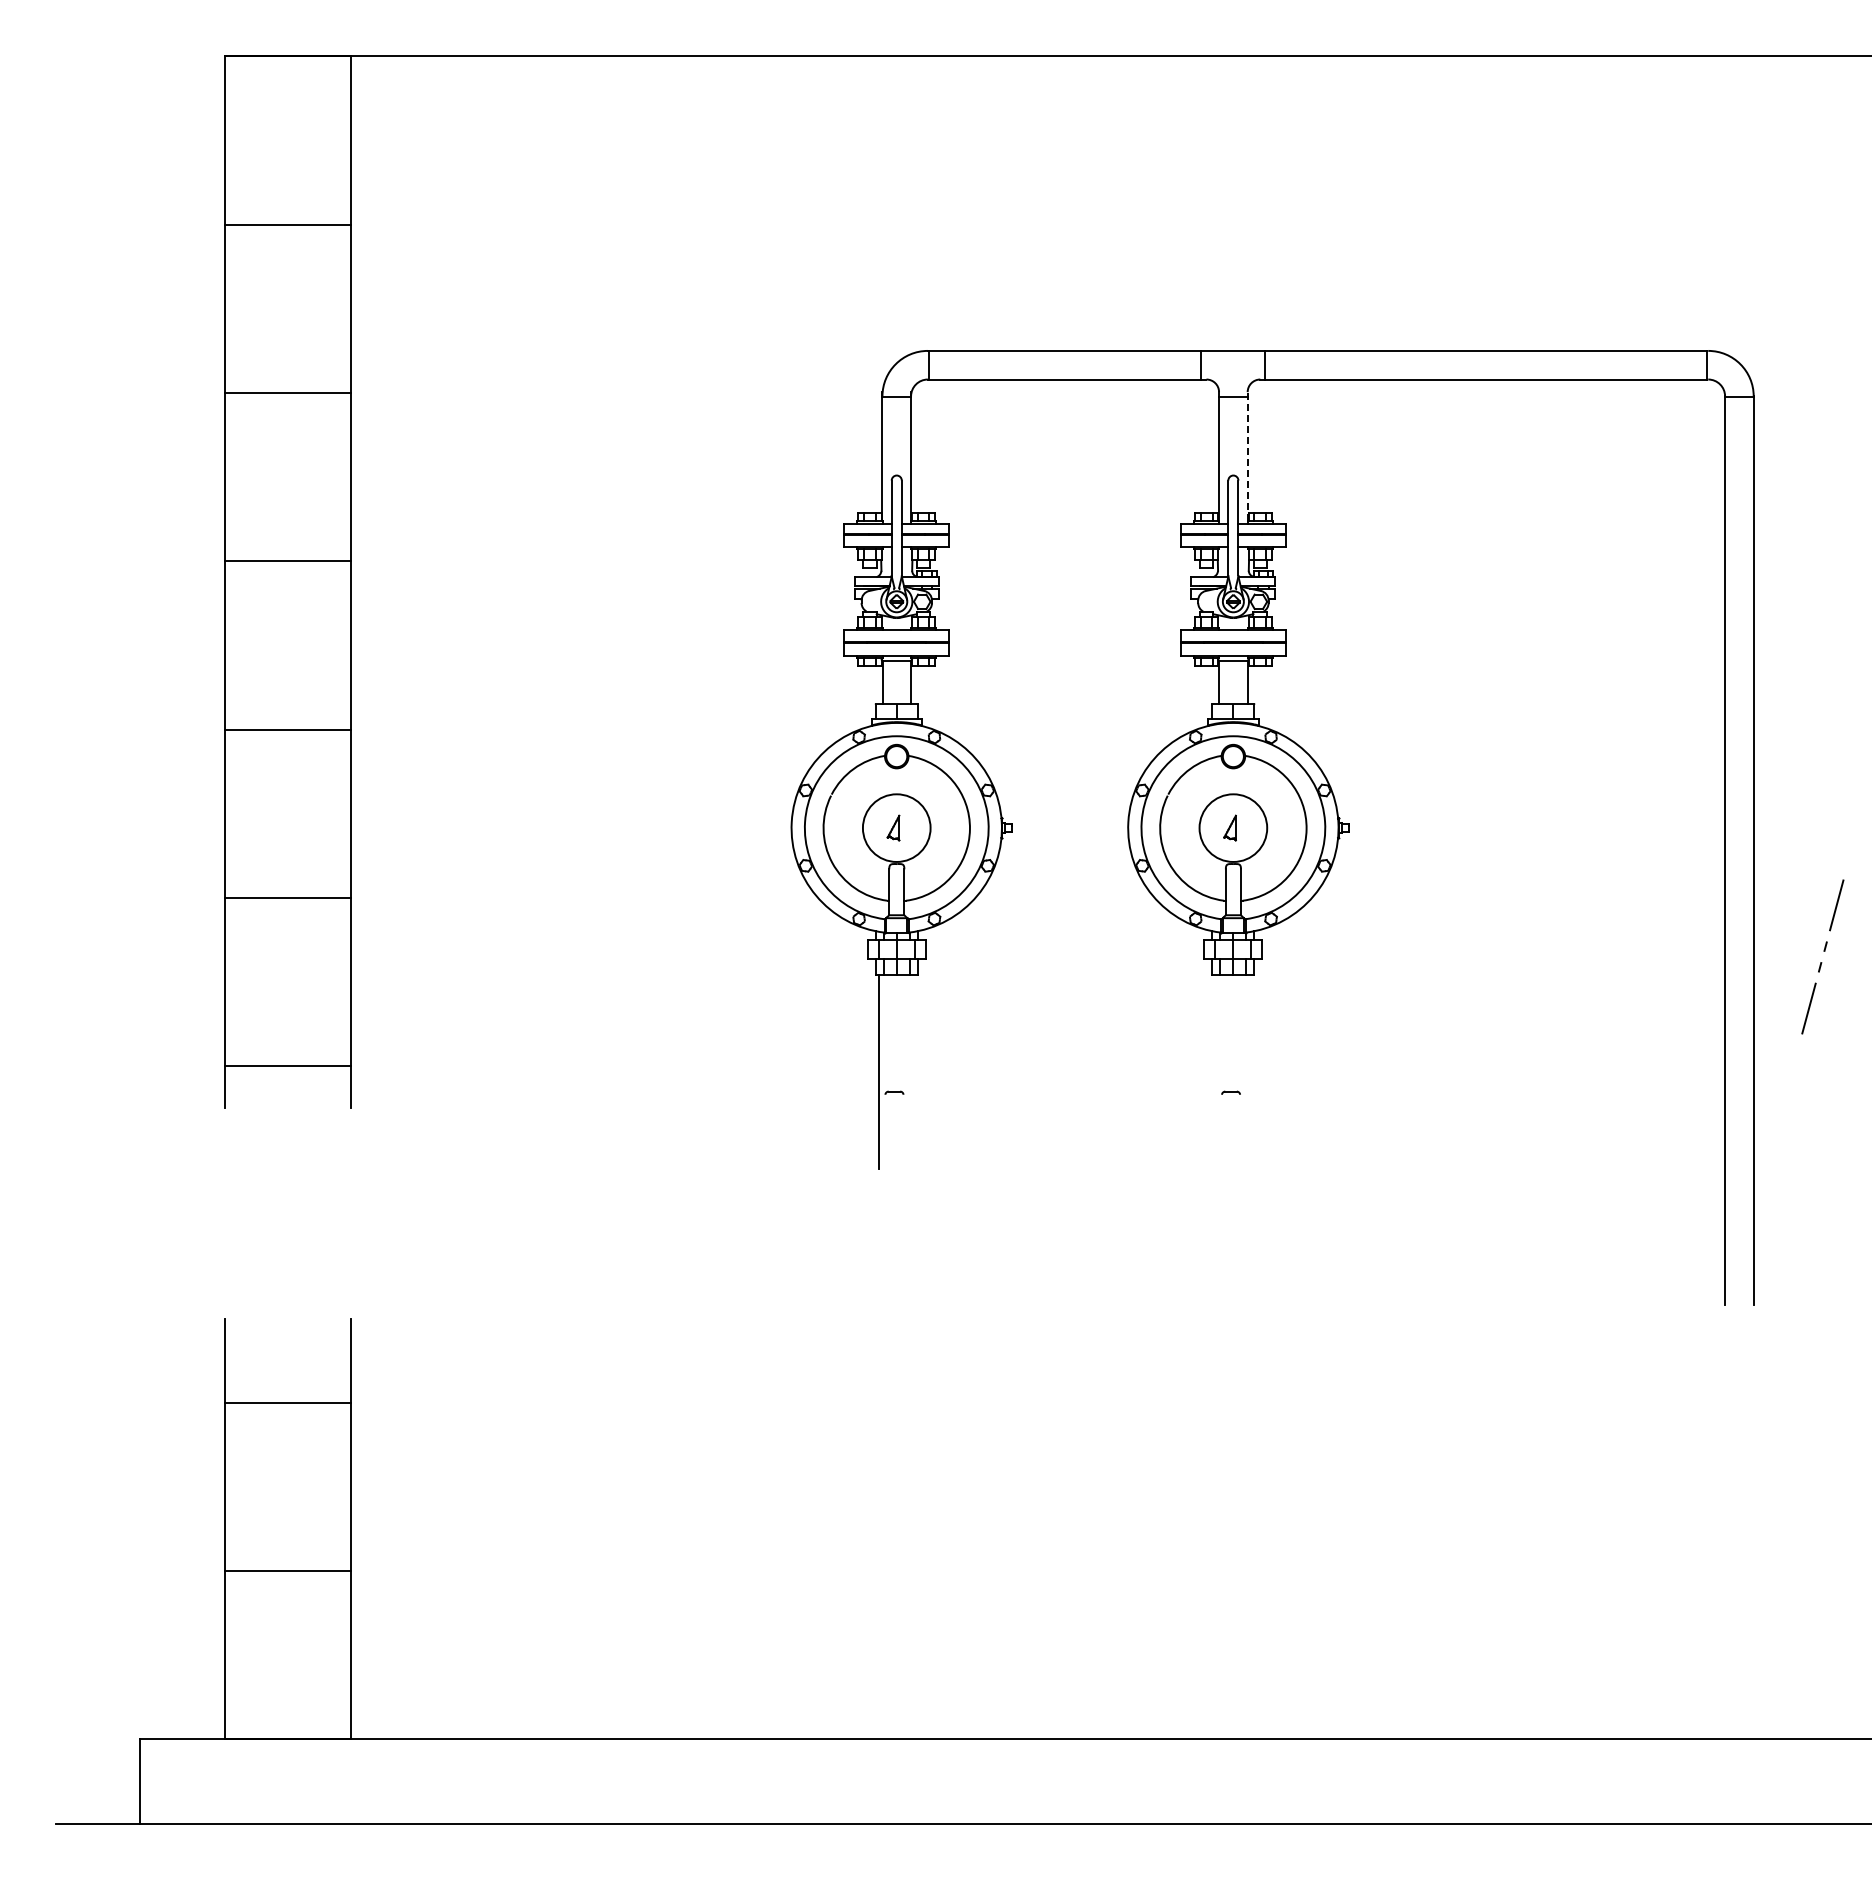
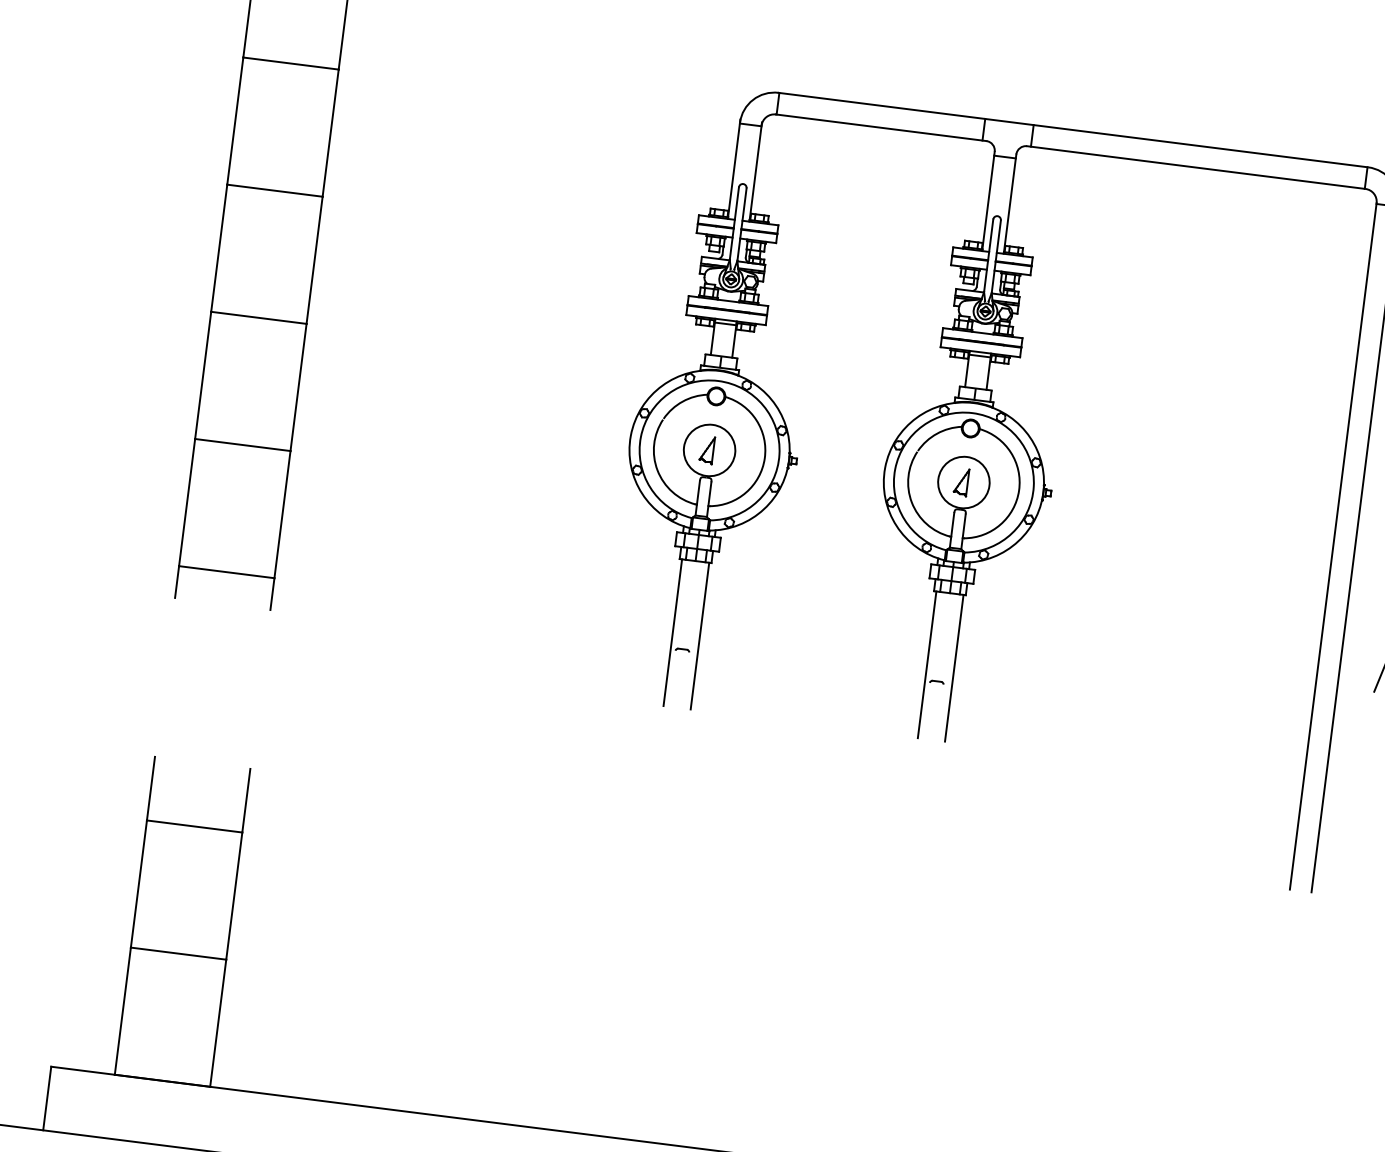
line: (1247, 456) -> (1010, 203), dashed -> solid
part: (893, 827) -> (707, 449), size x1.43
part: (1229, 827) -> (961, 481), size x1.43
line: (914, 1071) -> (699, 635), added
line: (1215, 1071) -> (927, 664), added
line: (1251, 1071) -> (954, 668), added

